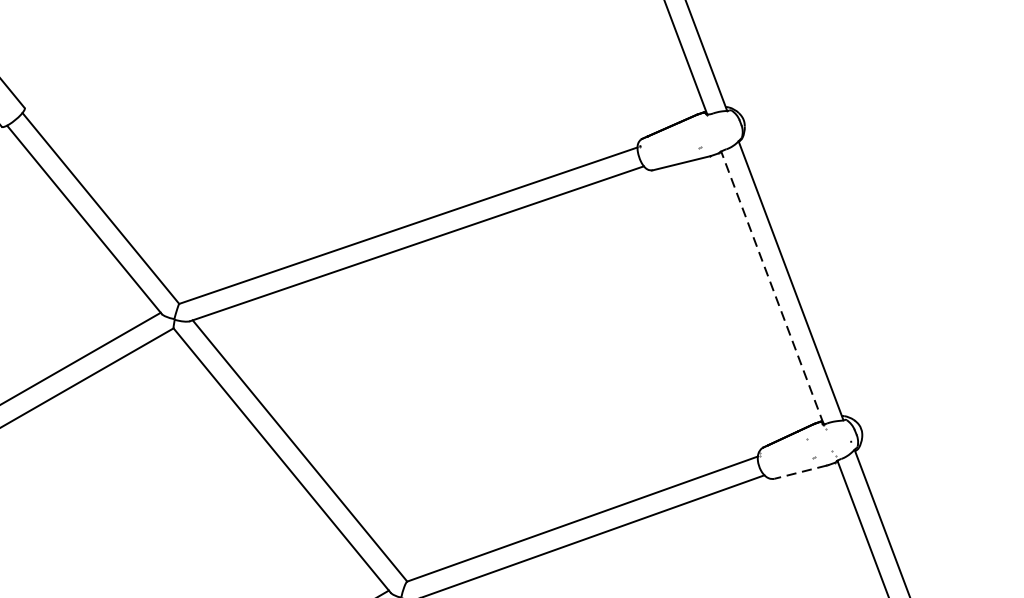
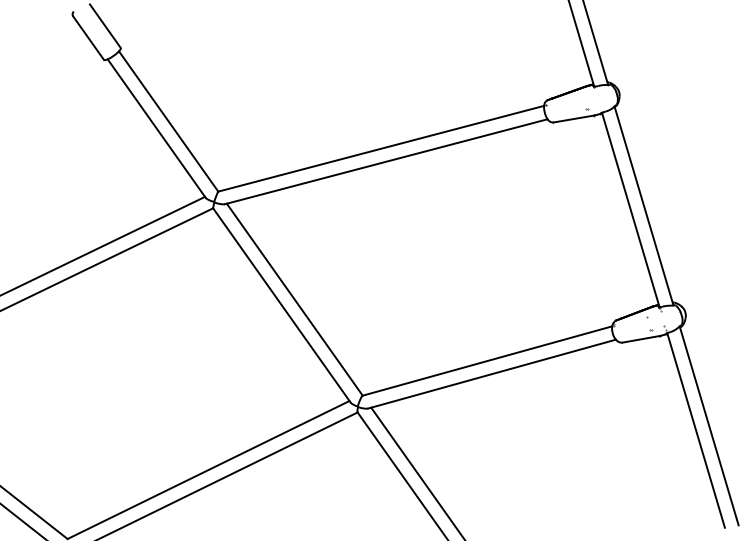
line: (772, 287) -> (630, 209), dashed -> solid
line: (801, 472) -> (641, 339), dashed -> solid

